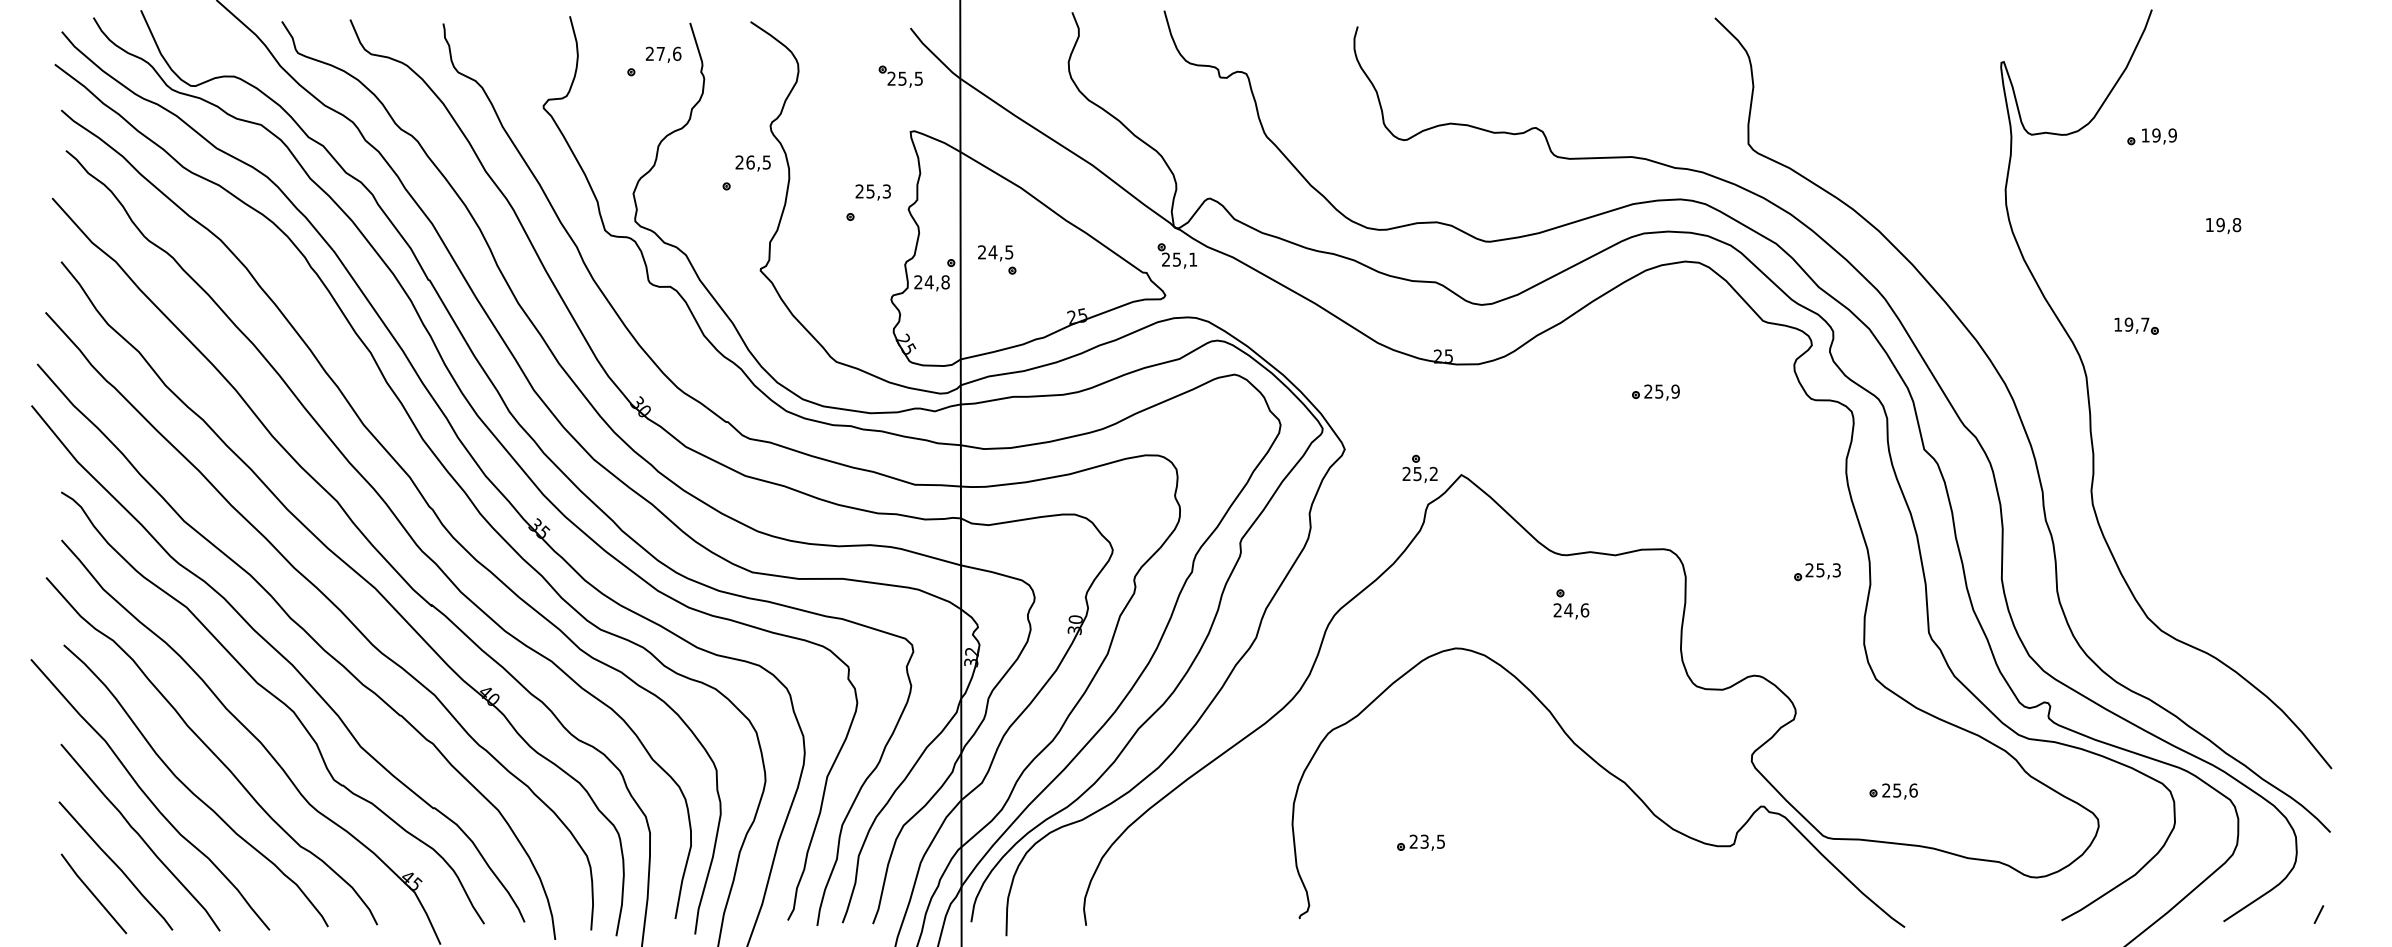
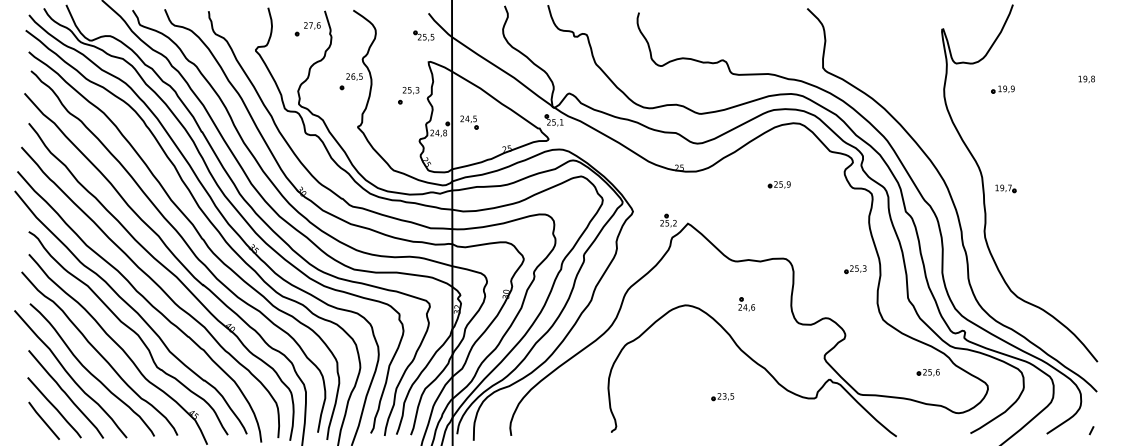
part: (2150, 136) -> (1002, 89), moved
text: (2223, 226) -> (1086, 79), moved
part: (2135, 325) -> (1005, 188), moved
part: (1570, 604) -> (746, 304), moved
part: (1891, 791) -> (927, 372), moved
part: (1420, 844) -> (722, 397), moved

